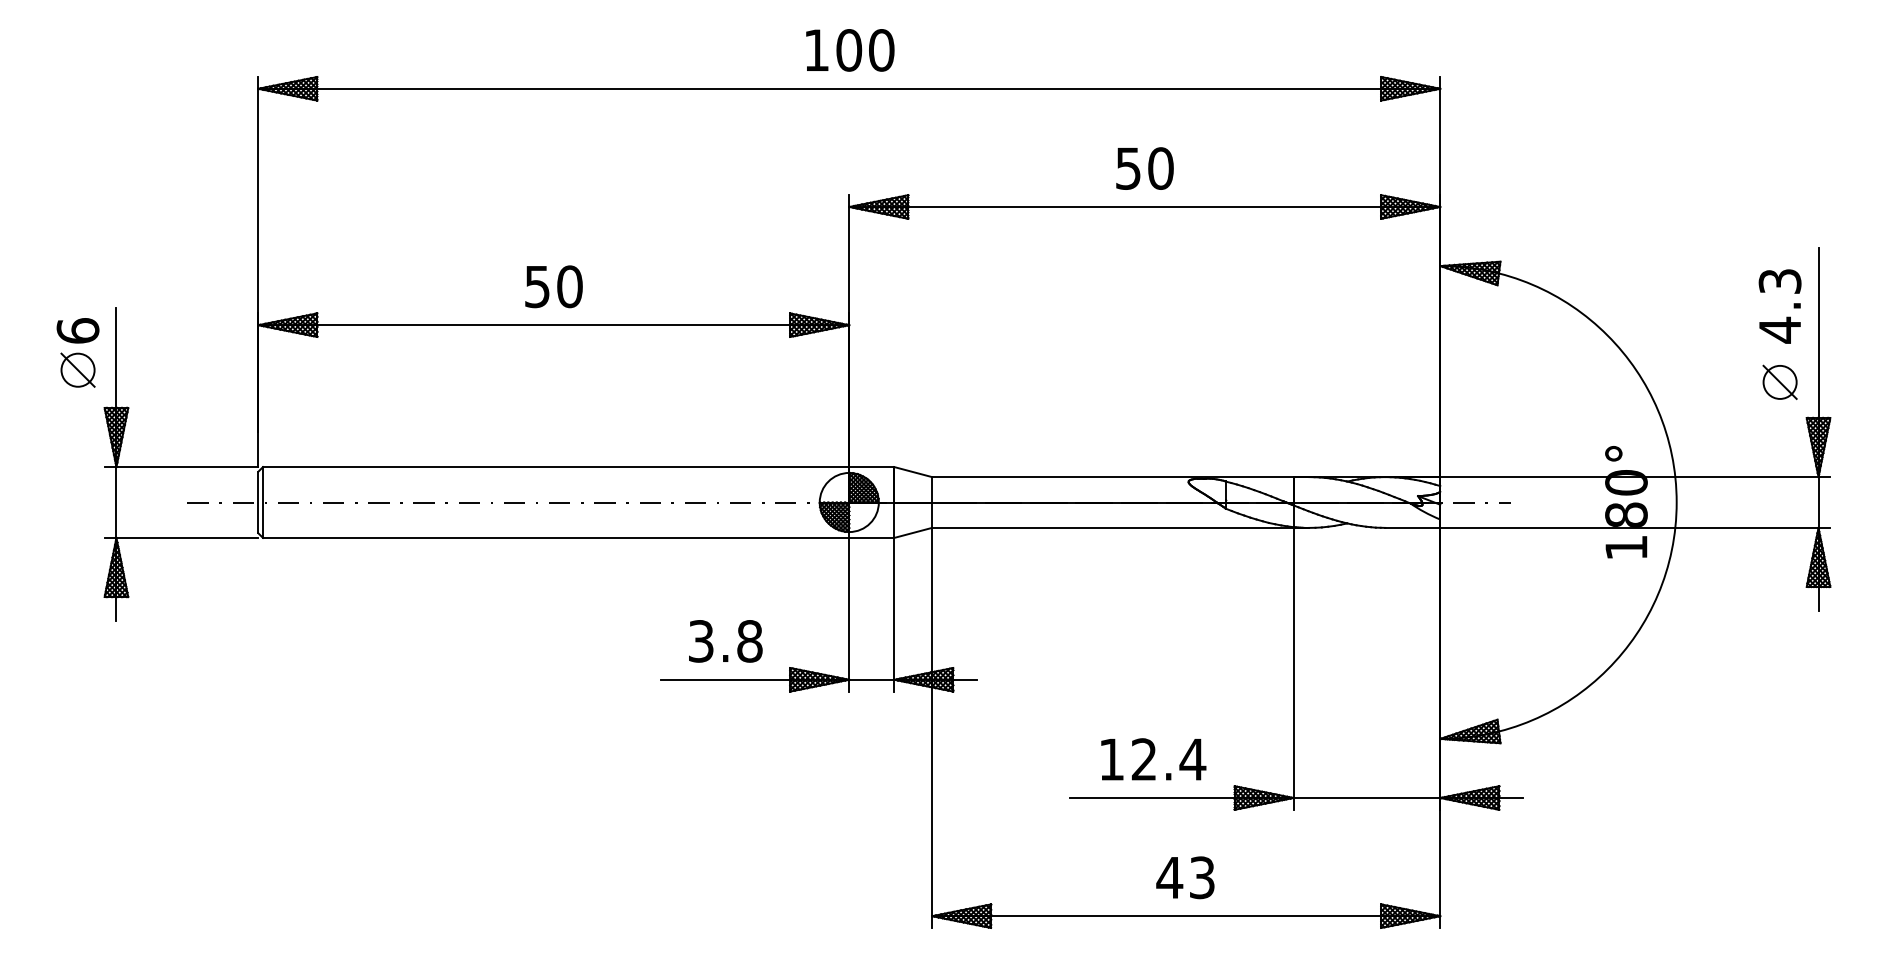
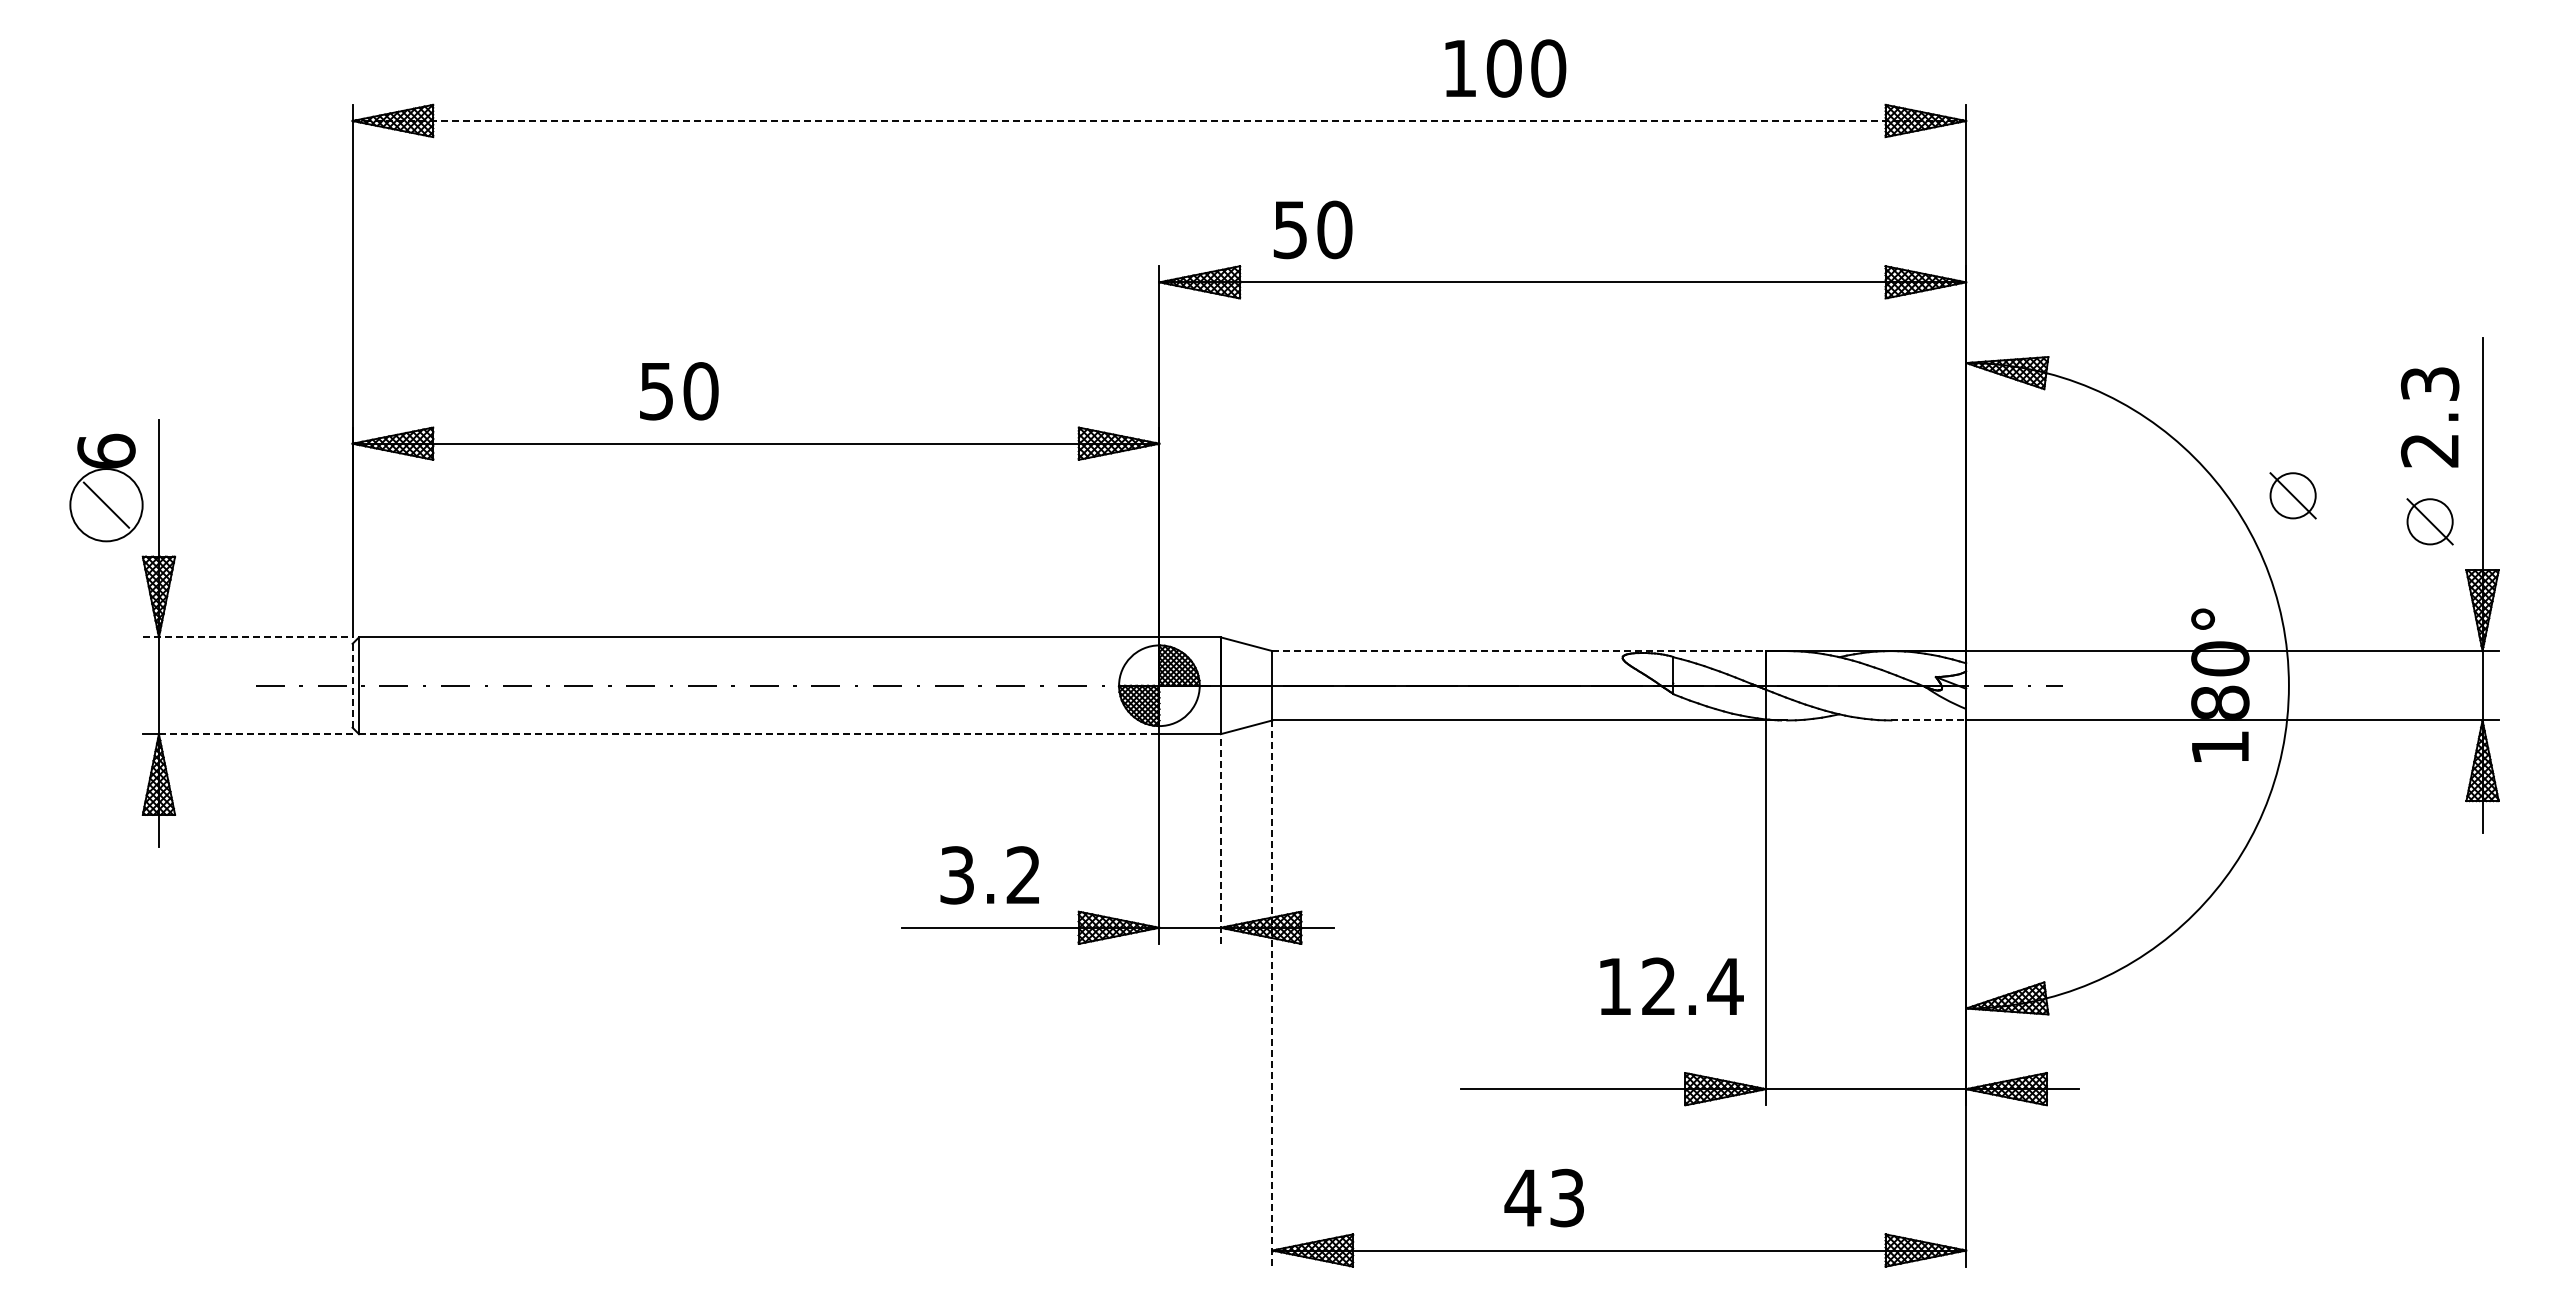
text: (850, 50) -> (1505, 68), moved
line: (849, 89) -> (1159, 121), solid -> dashed
text: (1144, 168) -> (1312, 229), moved
text: (554, 286) -> (679, 391), moved
text: (1779, 330) -> (2429, 450), 4.3 -> 2.3
part: (1679, 363) -> (2292, 495), added
circle: (78, 369) -> (106, 504), size x1.6
line: (181, 467) -> (247, 637), solid -> dashed
line: (1113, 477) -> (1519, 651), solid -> dashed
line: (258, 502) -> (352, 685), solid -> dashed
line: (1413, 527) -> (1929, 720), solid -> dashed
line: (187, 538) -> (255, 734), solid -> dashed
line: (556, 538) -> (759, 734), solid -> dashed
line: (894, 615) -> (1220, 839), solid -> dashed
text: (749, 641) -> (1023, 875), 3.8 -> 3.2
line: (932, 728) -> (1272, 994), solid -> dashed
text: (1153, 758) -> (1671, 985), moved
text: (1184, 877) -> (1543, 1197), moved

